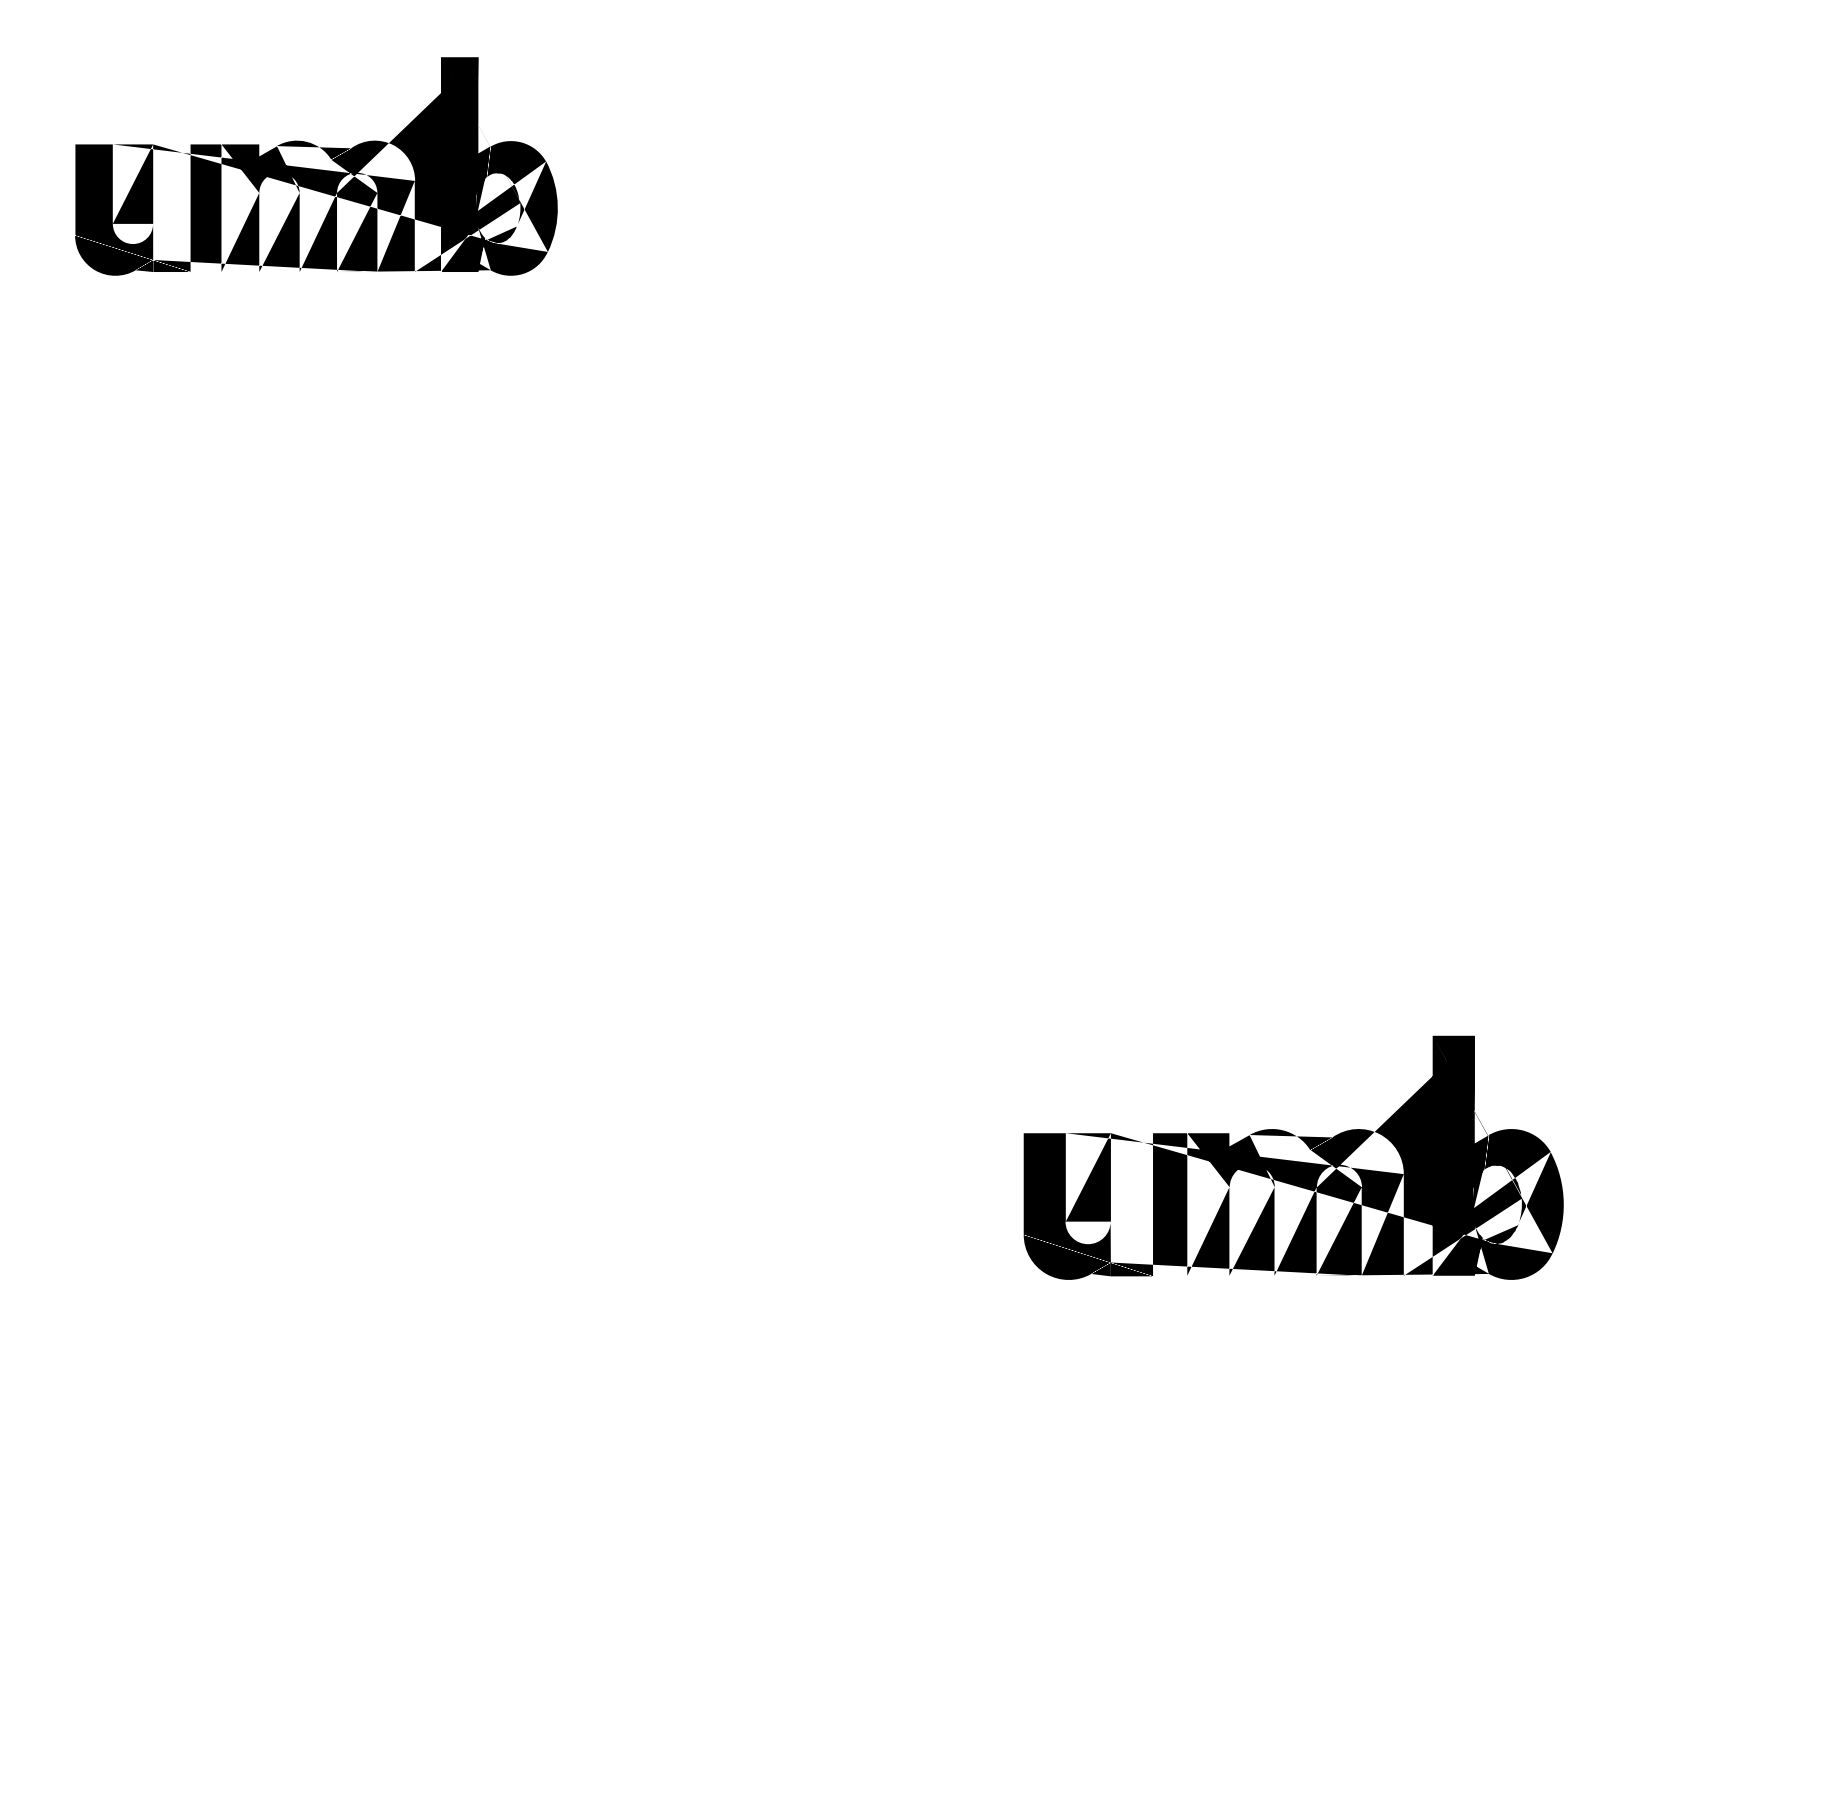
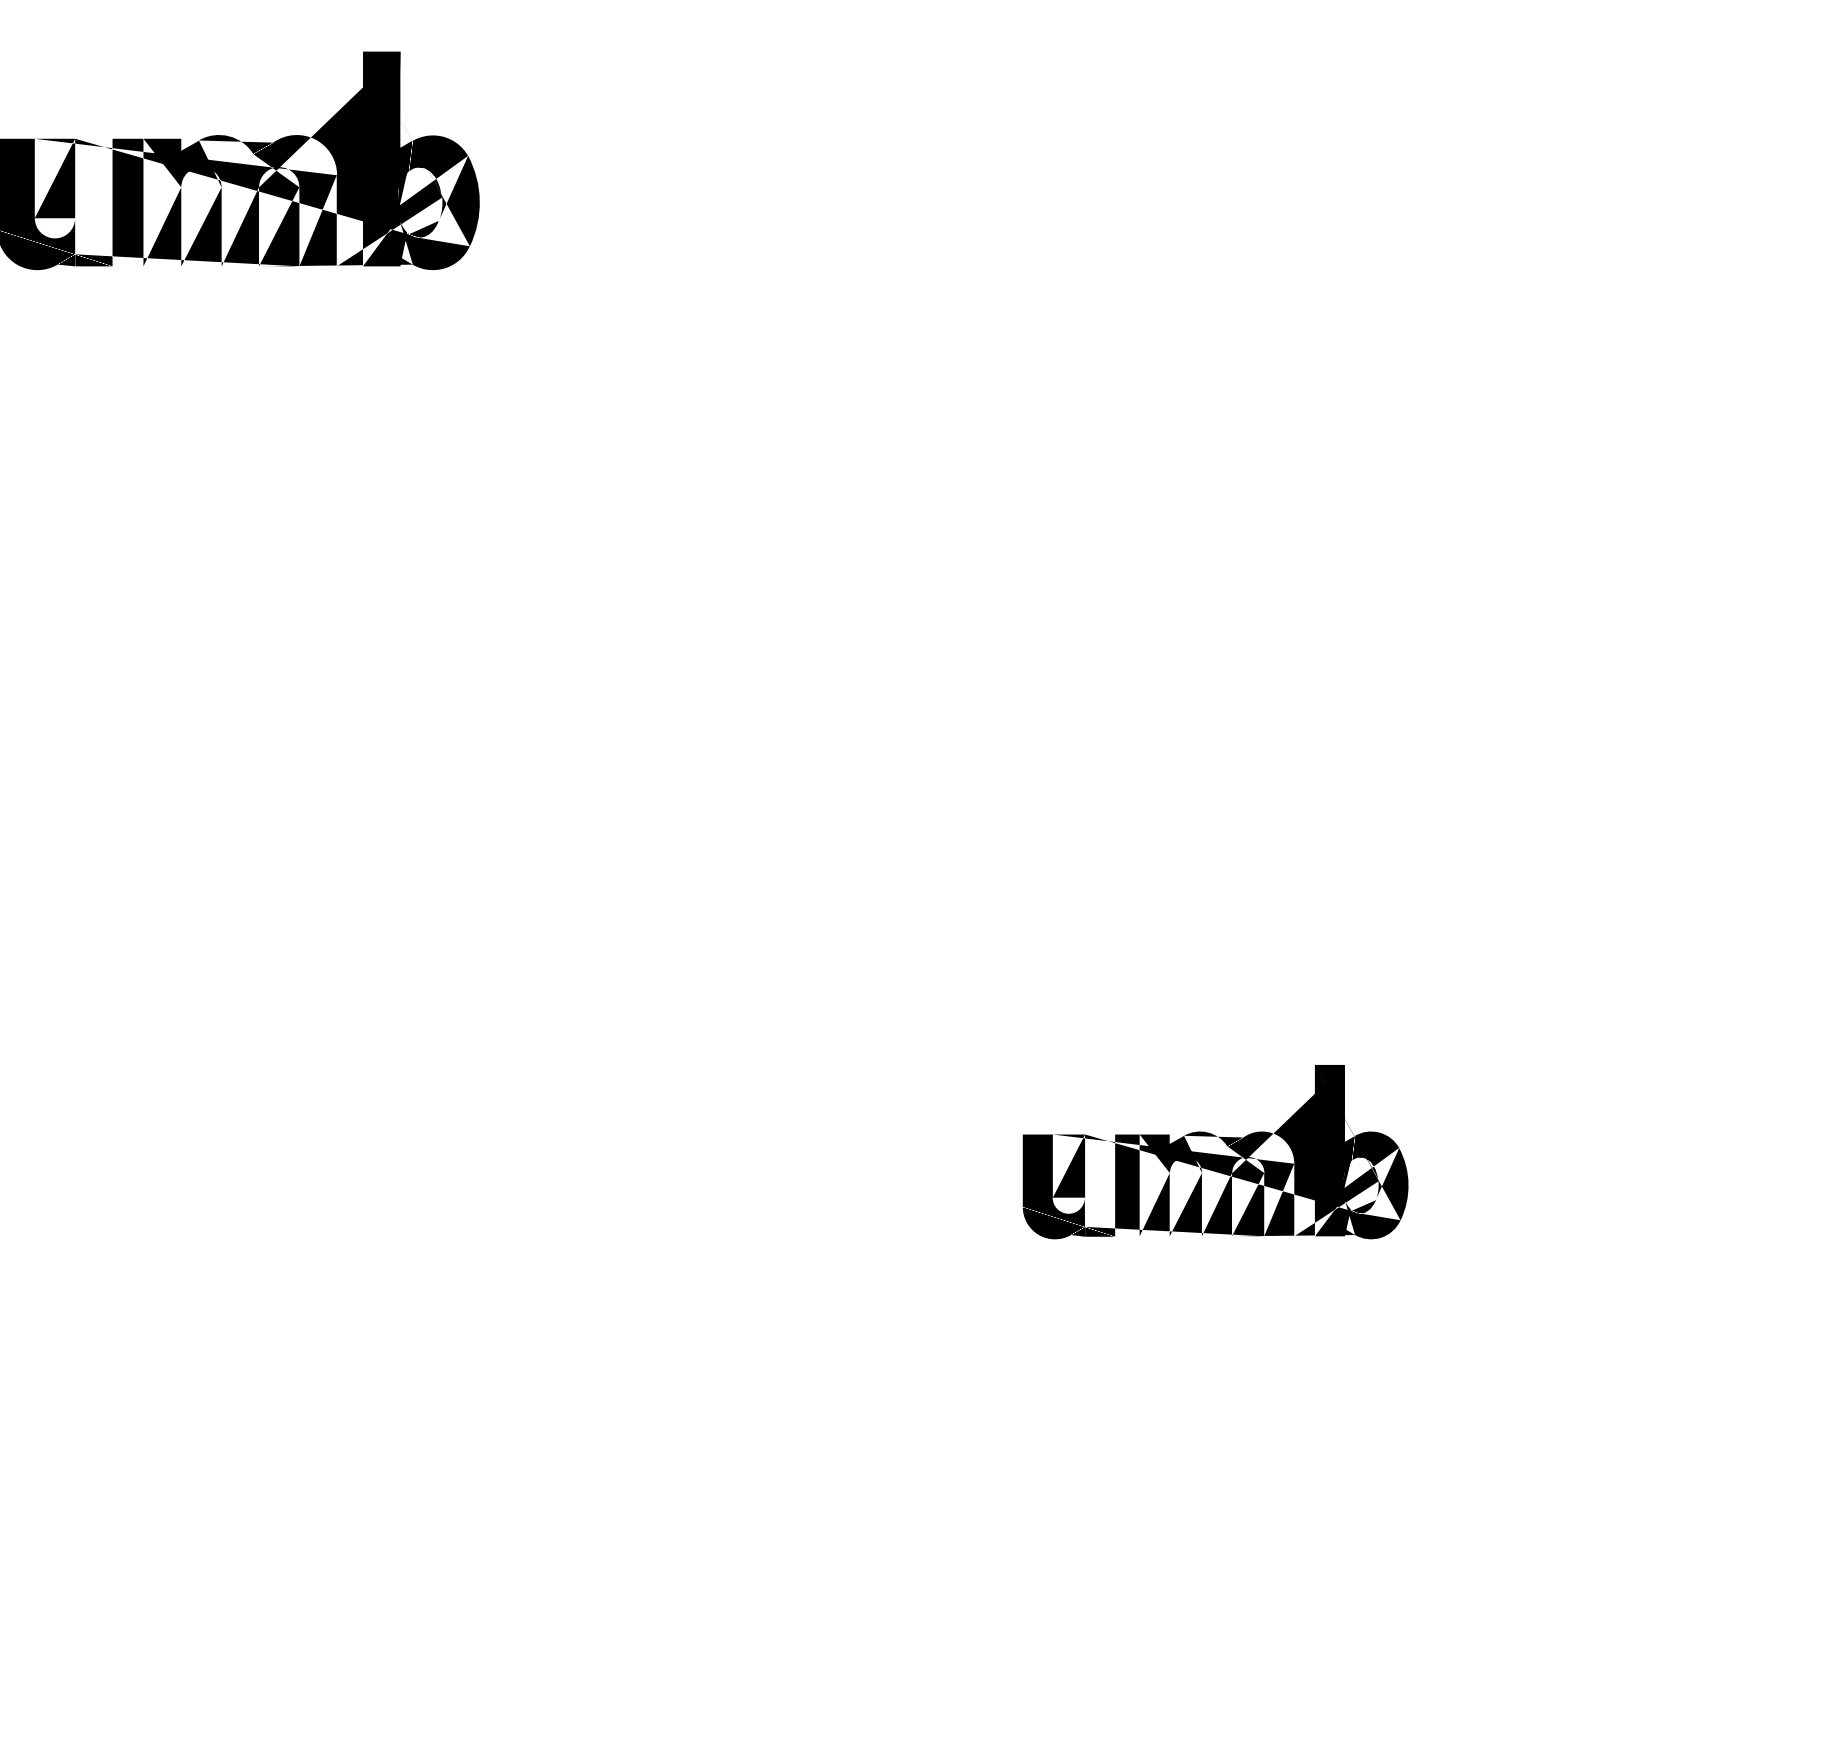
part: (1293, 1157) -> (1215, 1151), size x0.71

